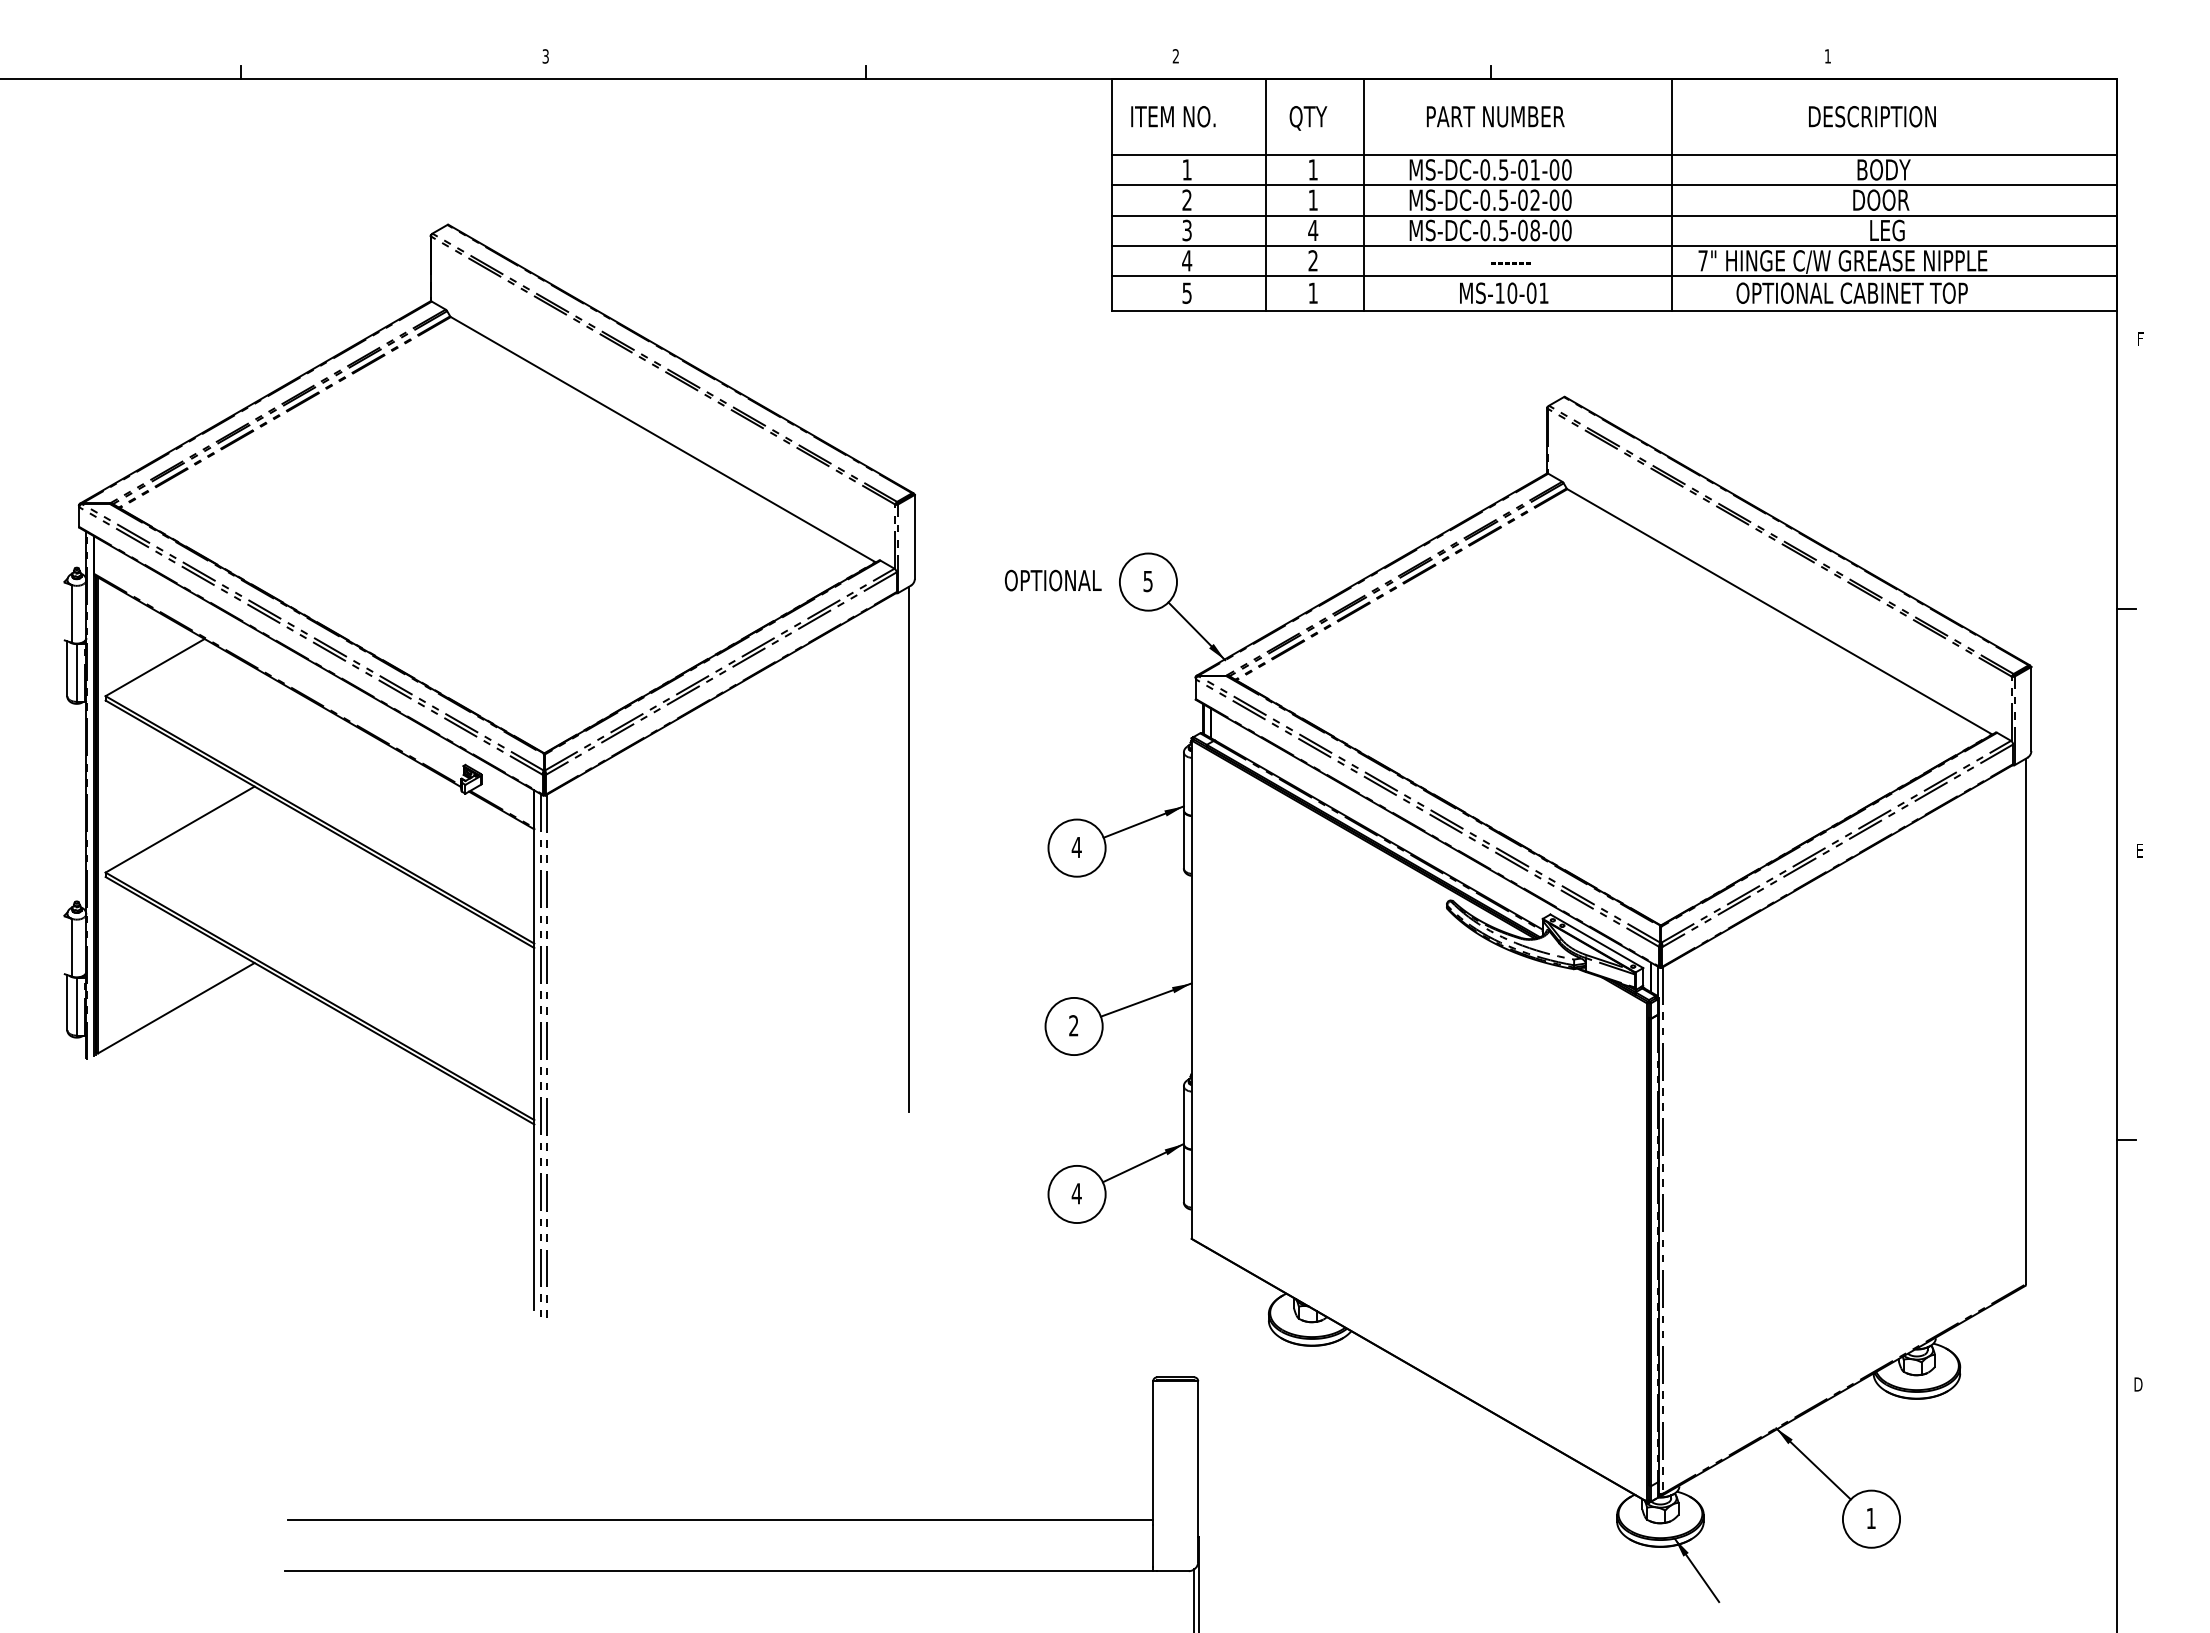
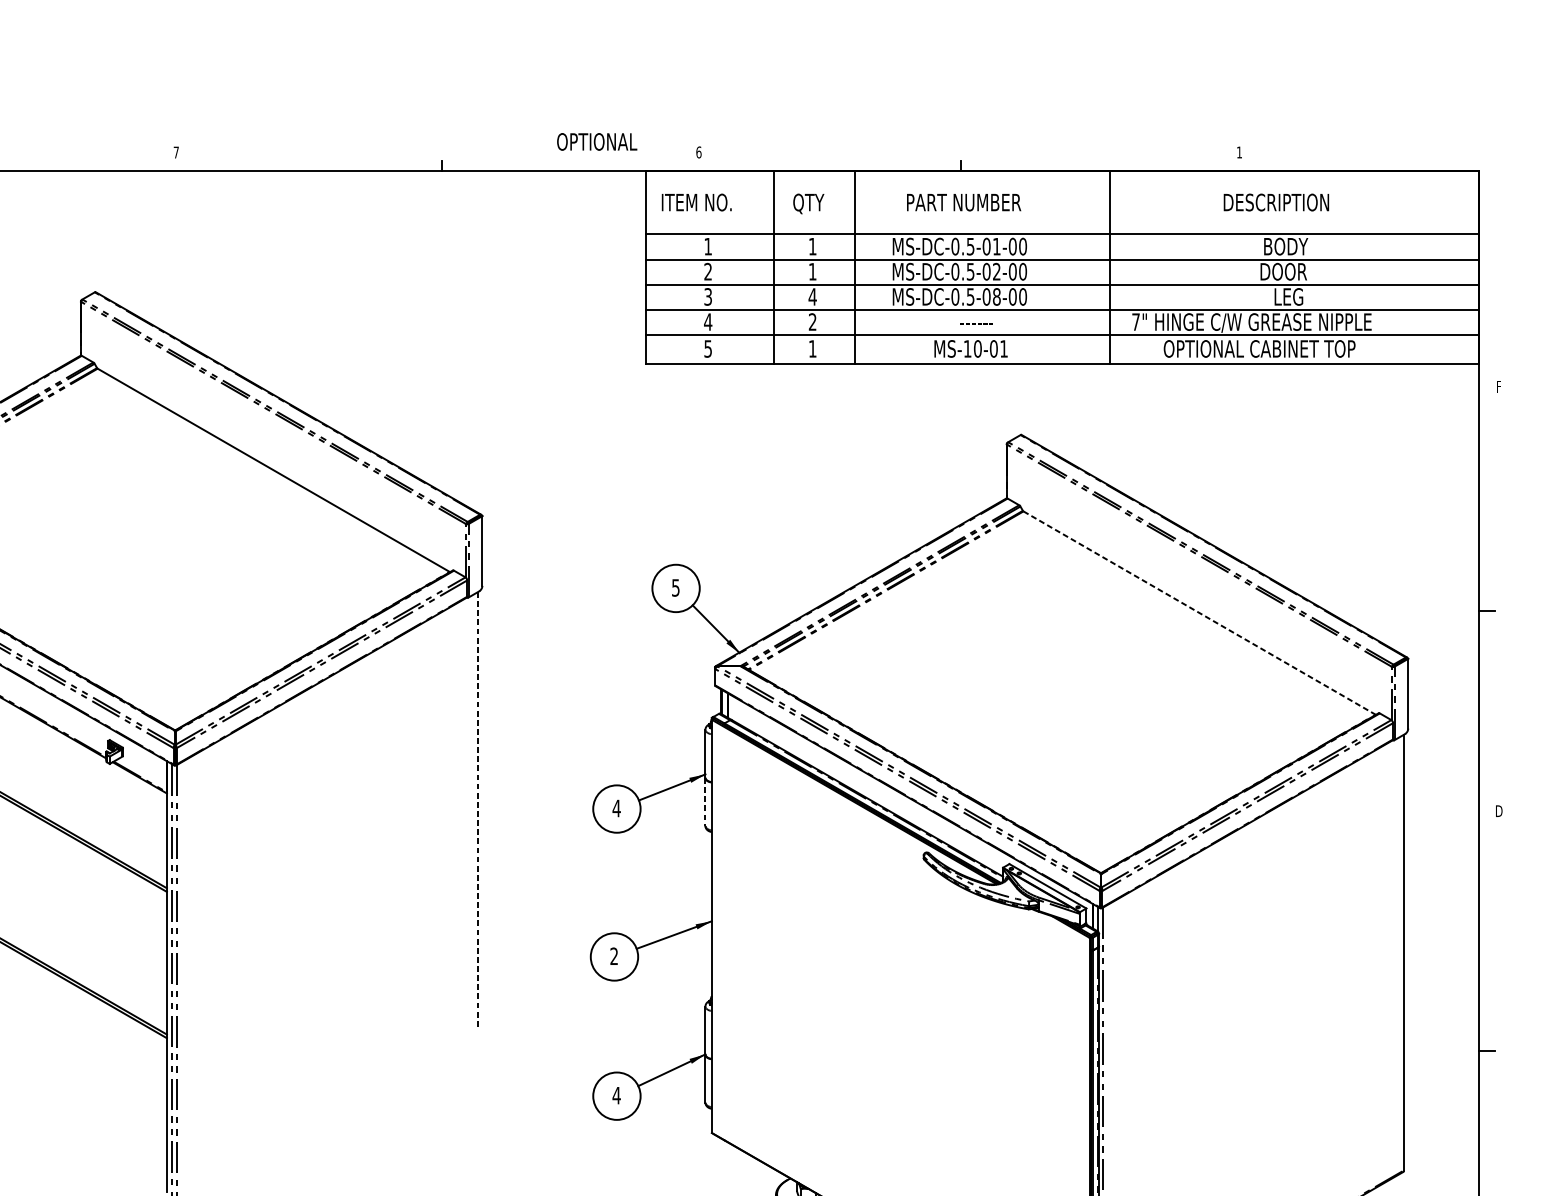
text: (545, 56) -> (176, 152), 3 -> 7
text: (1175, 56) -> (698, 152), 2 -> 6
text: (1052, 580) -> (596, 141), moved
line: (1780, 612) -> (1200, 613), solid -> dashed
line: (1183, 839) -> (705, 801), solid -> dashed
line: (909, 849) -> (477, 810), solid -> dashed
text: (2141, 850) -> (1499, 811), E -> D

